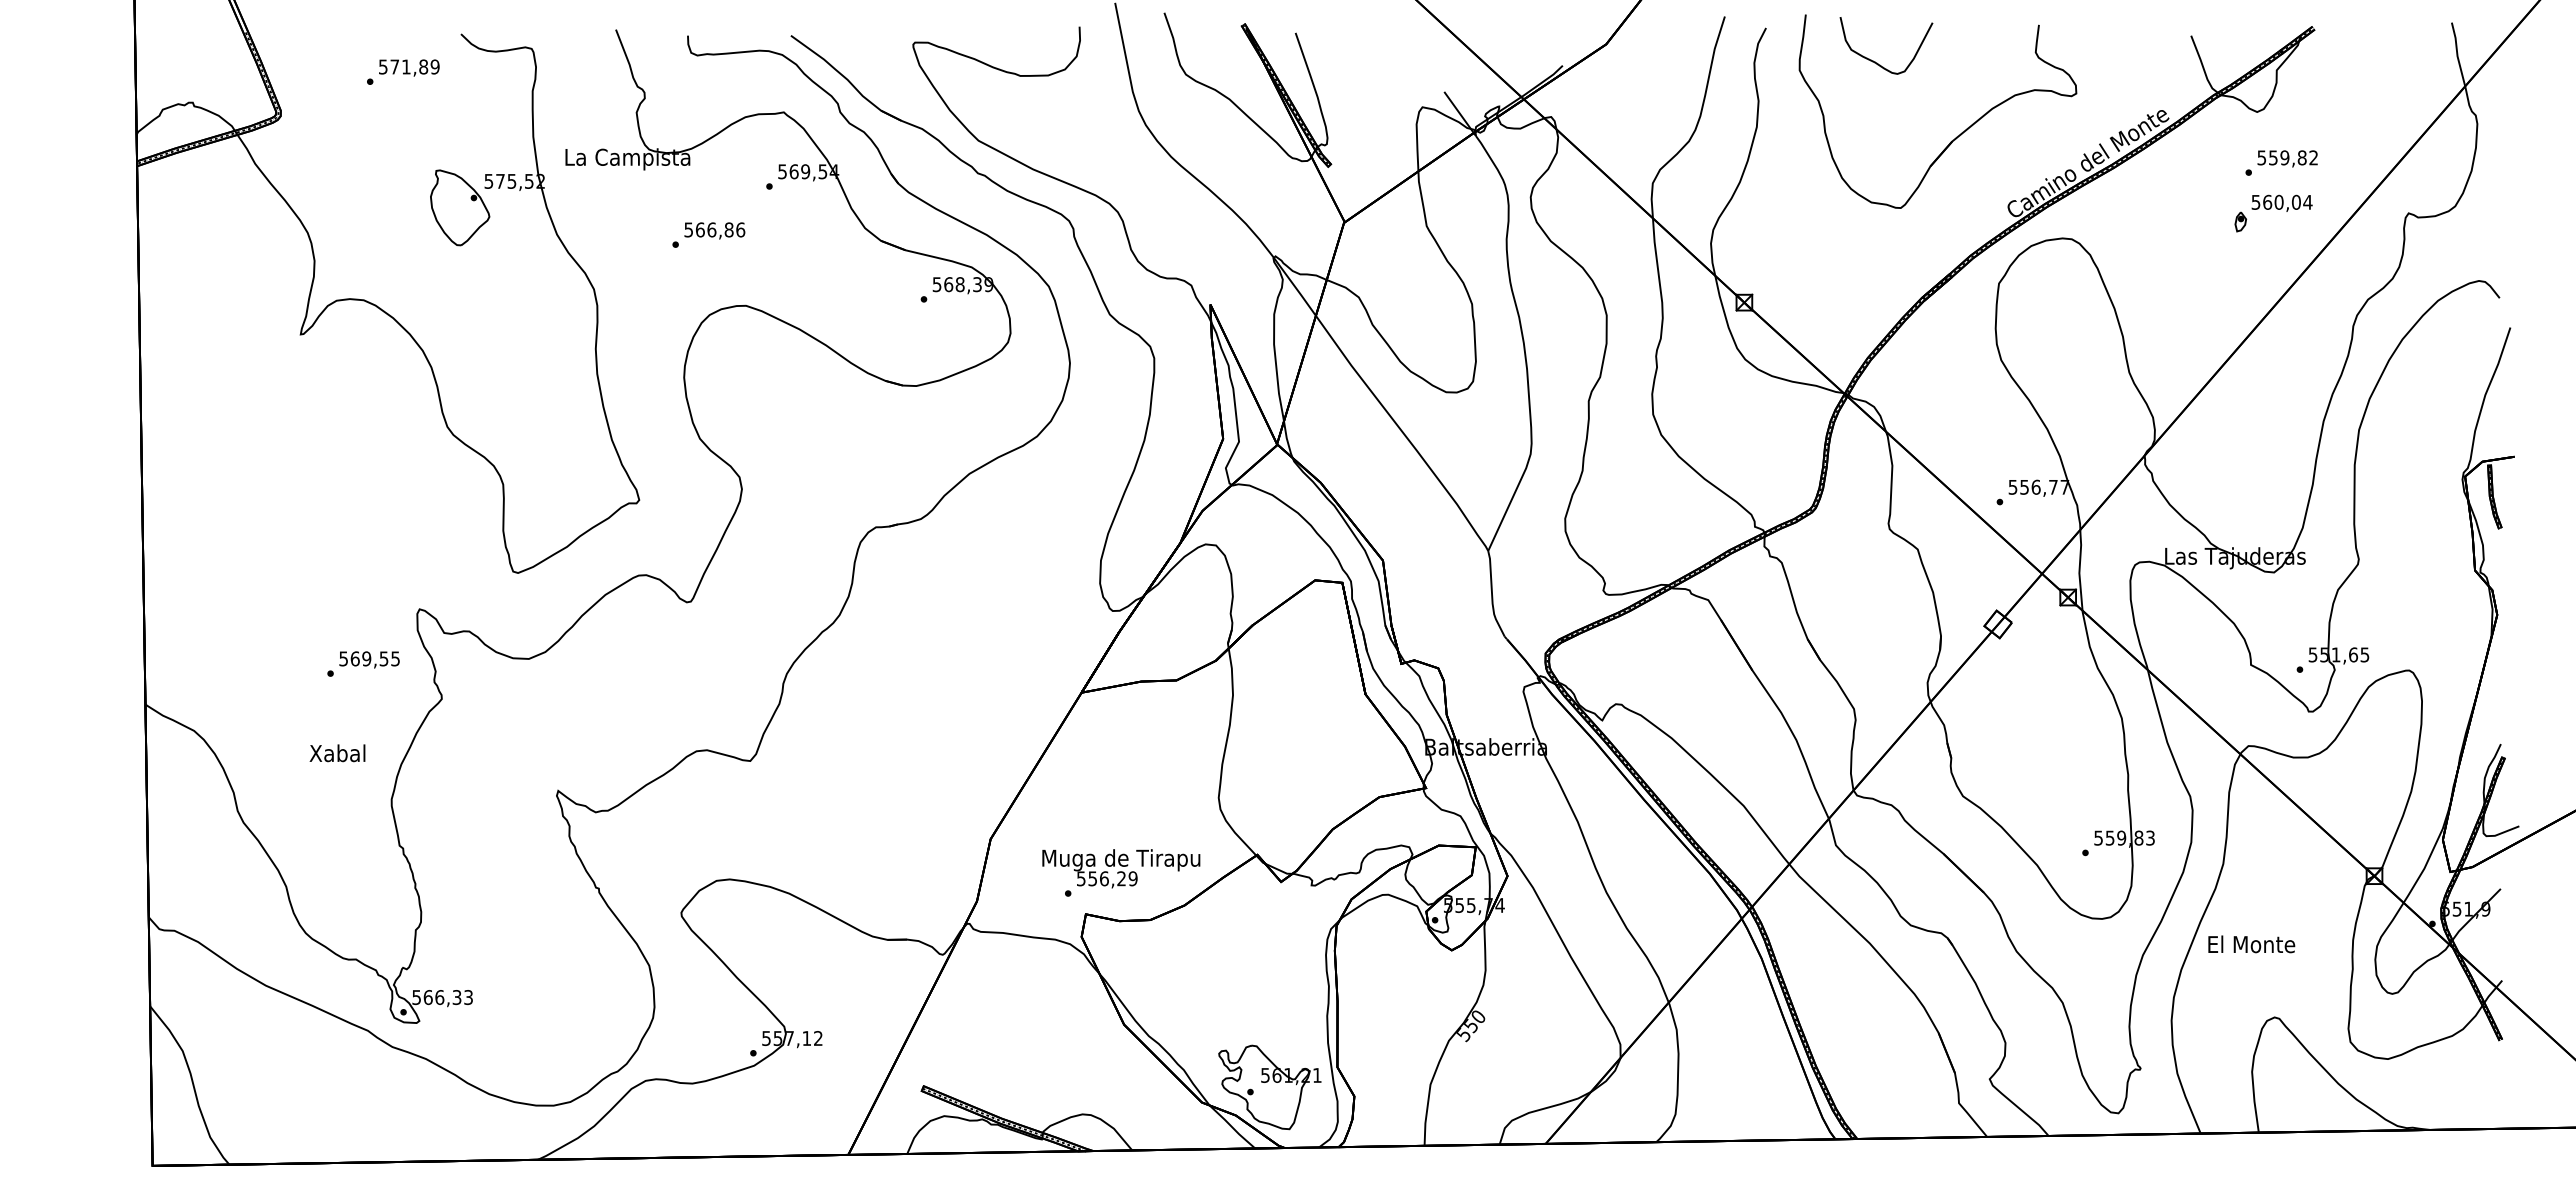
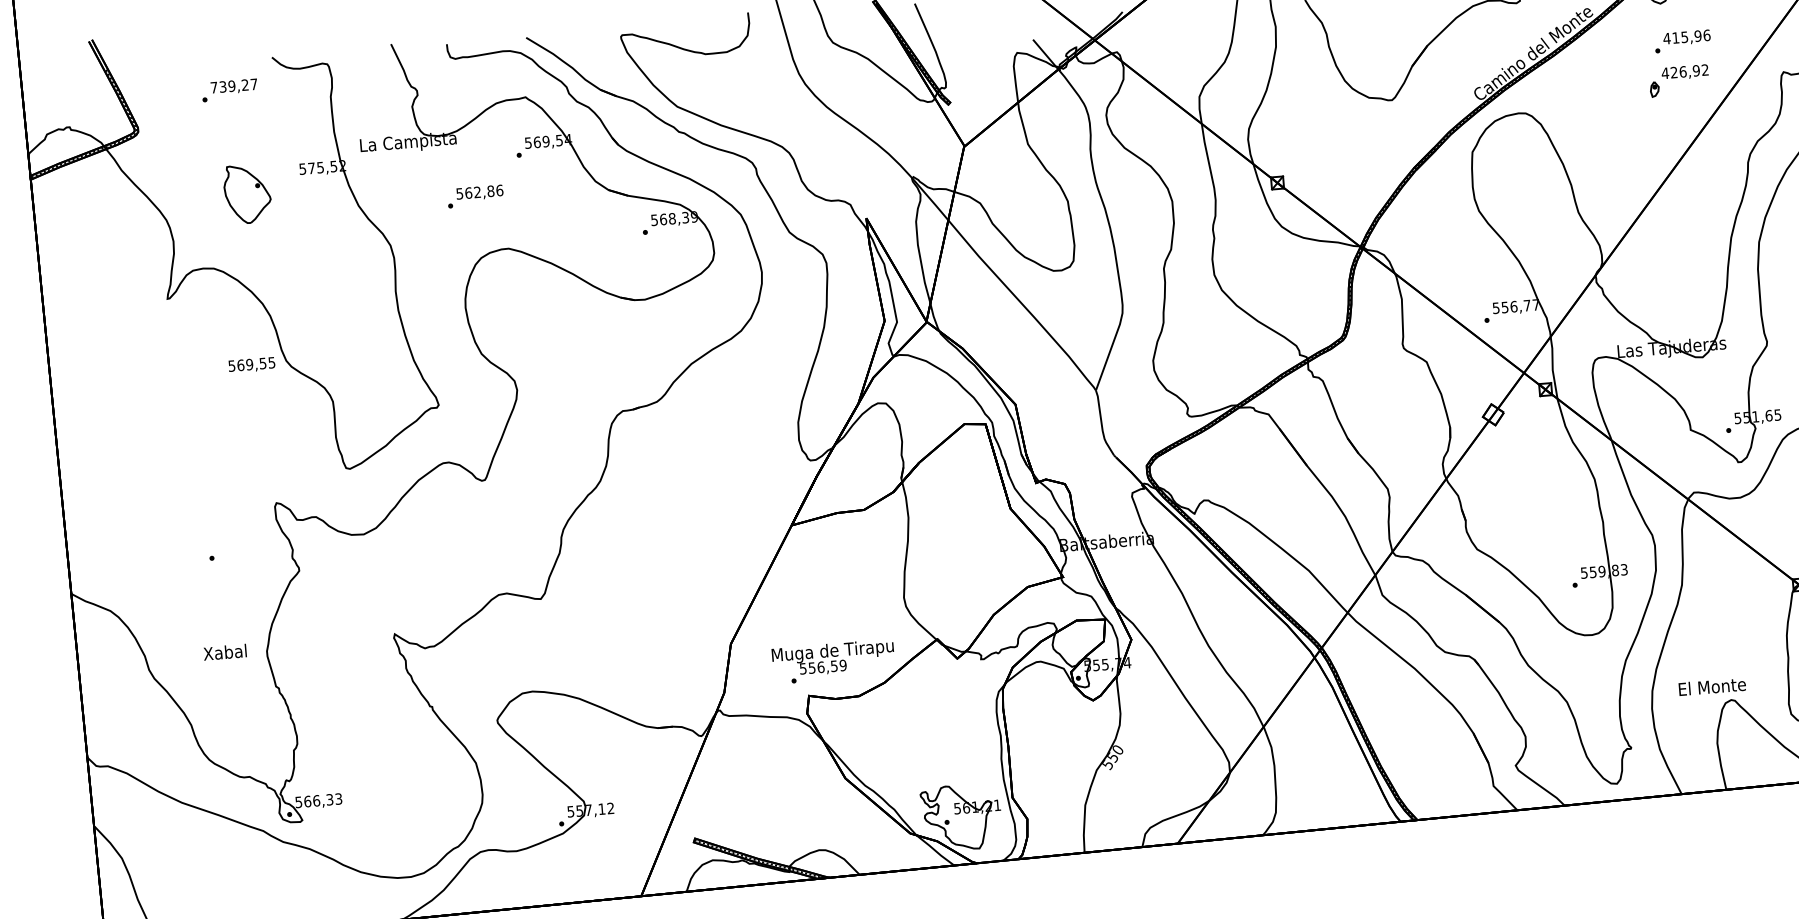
text: (409, 66) -> (234, 85), 571,89 -> 739,27
text: (2287, 157) -> (1686, 36), 559,82 -> 415,96
text: (2281, 201) -> (1684, 71), 560,04 -> 426,92
part: (460, 207) -> (247, 193), moved
text: (711, 229) -> (477, 192), 566,86 -> 562,86
text: (369, 659) -> (251, 364), moved
text: (337, 753) -> (225, 652), moved
text: (1121, 878) -> (834, 666), 556,29 -> 556,59
text: (2251, 944) -> (1712, 686), moved

